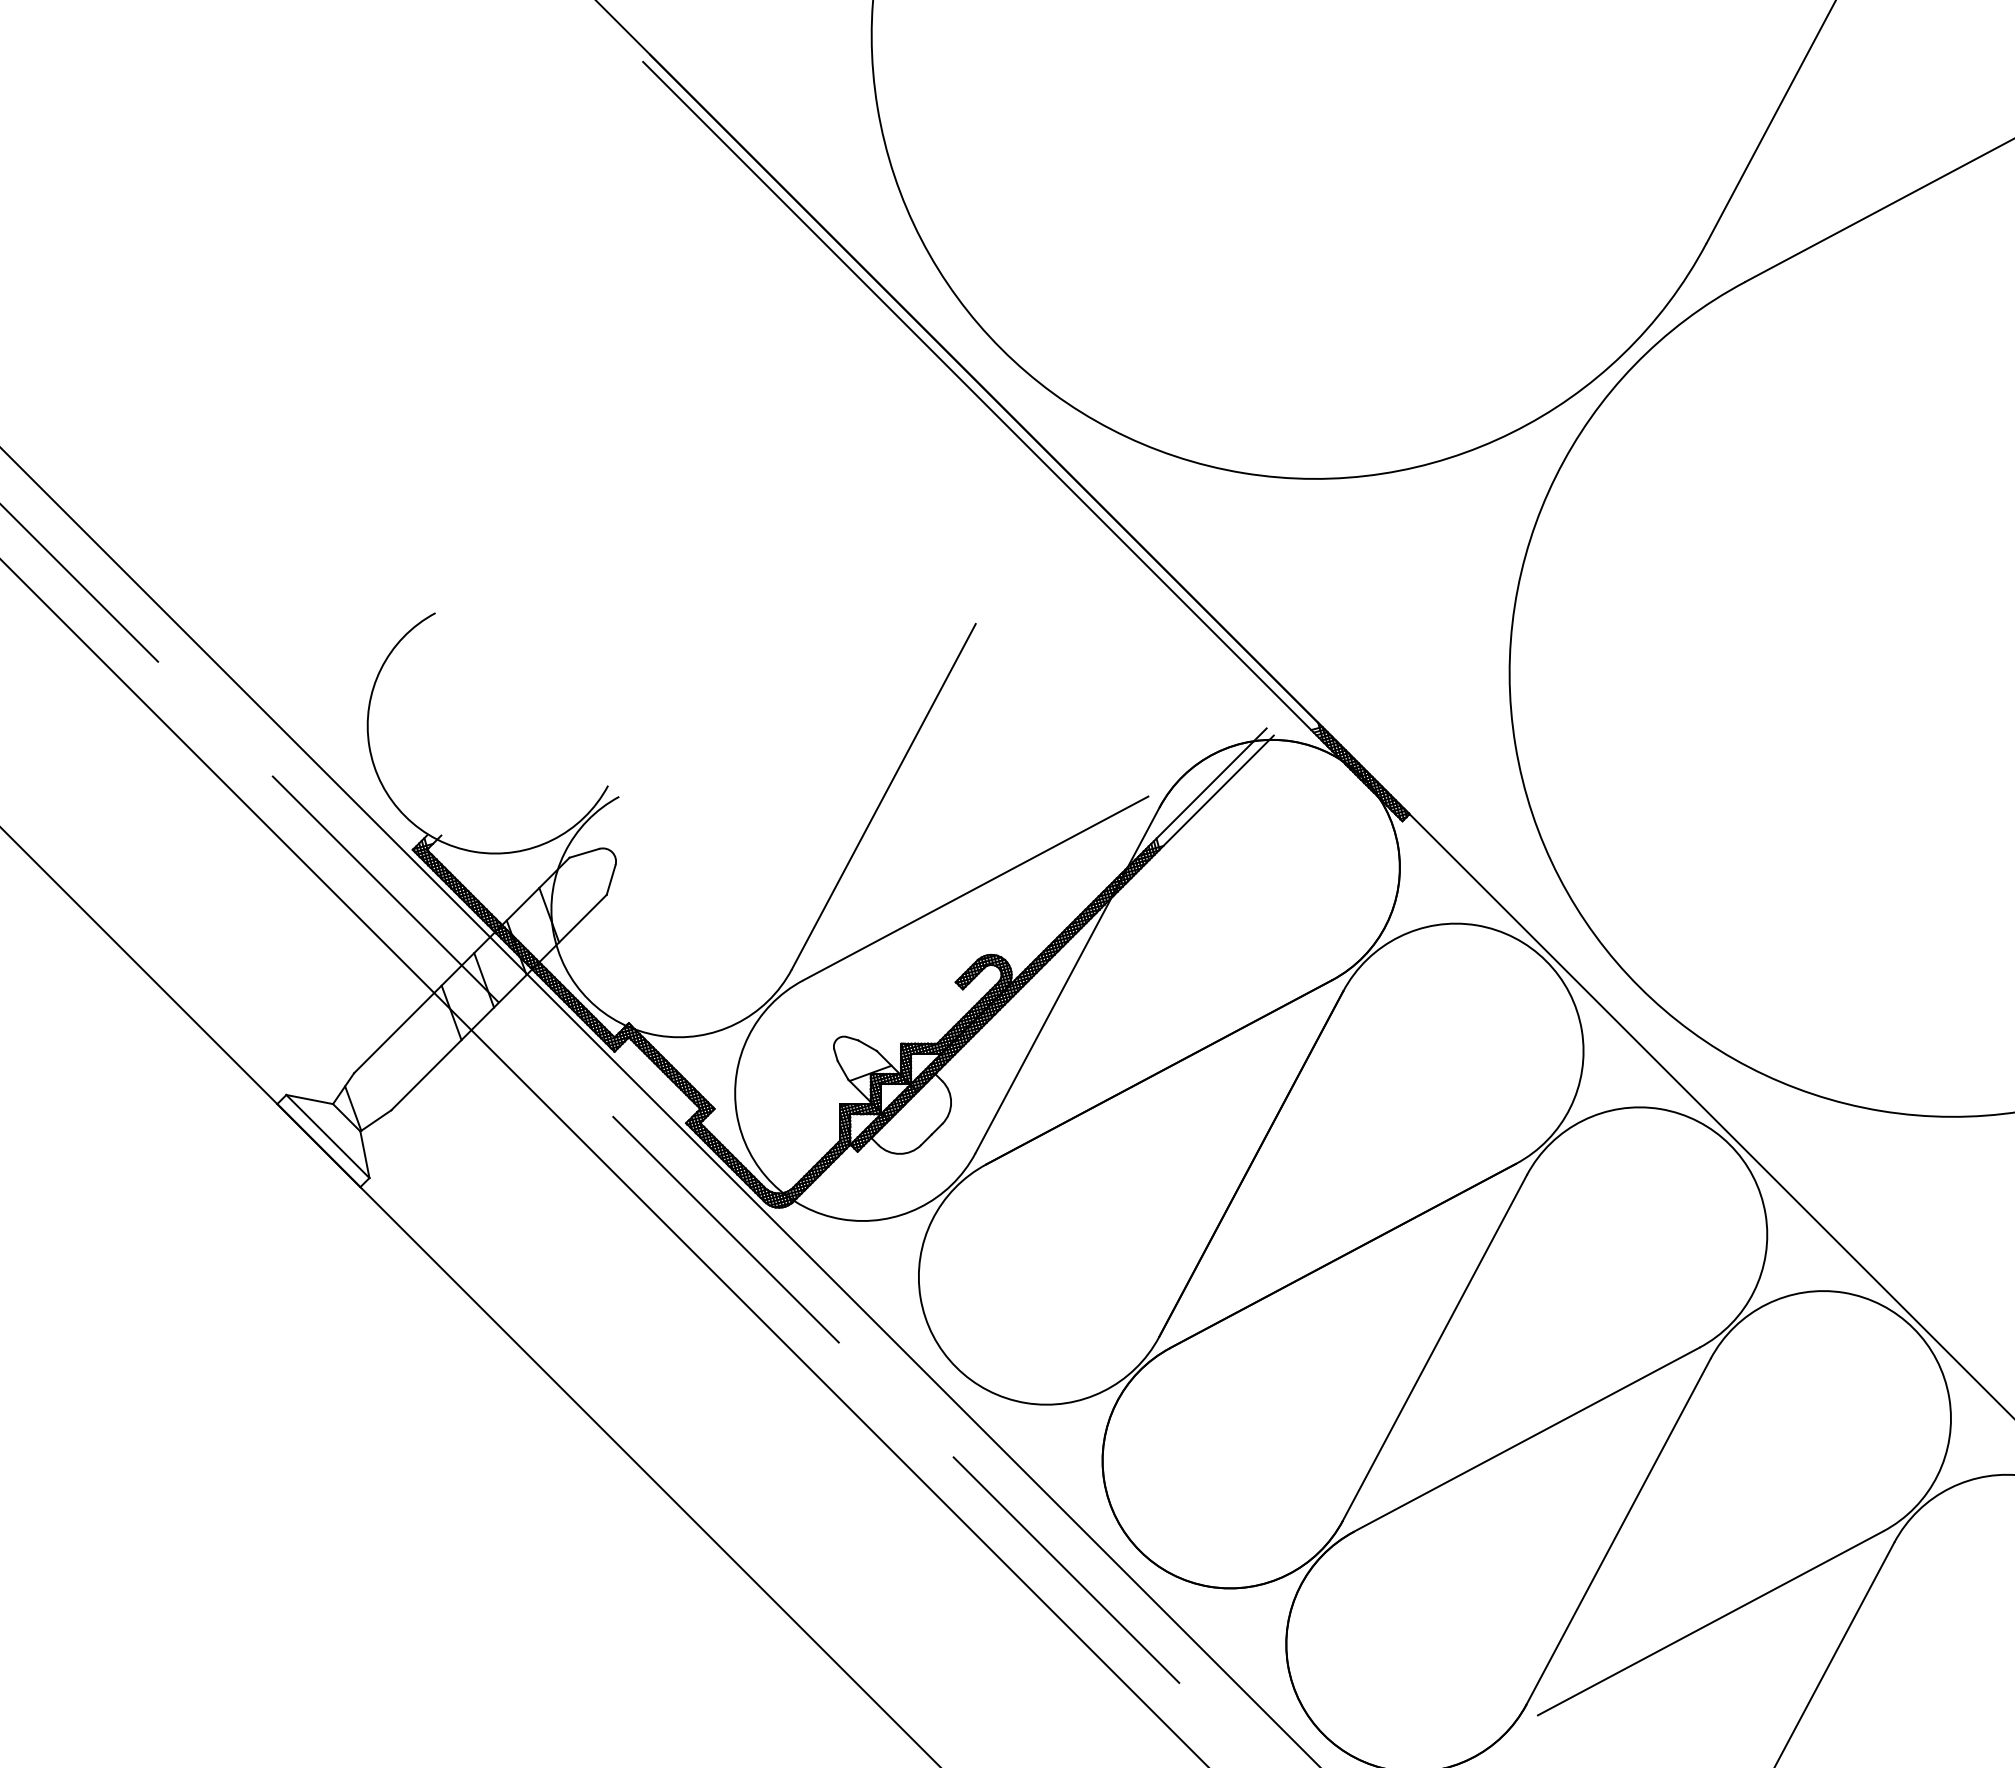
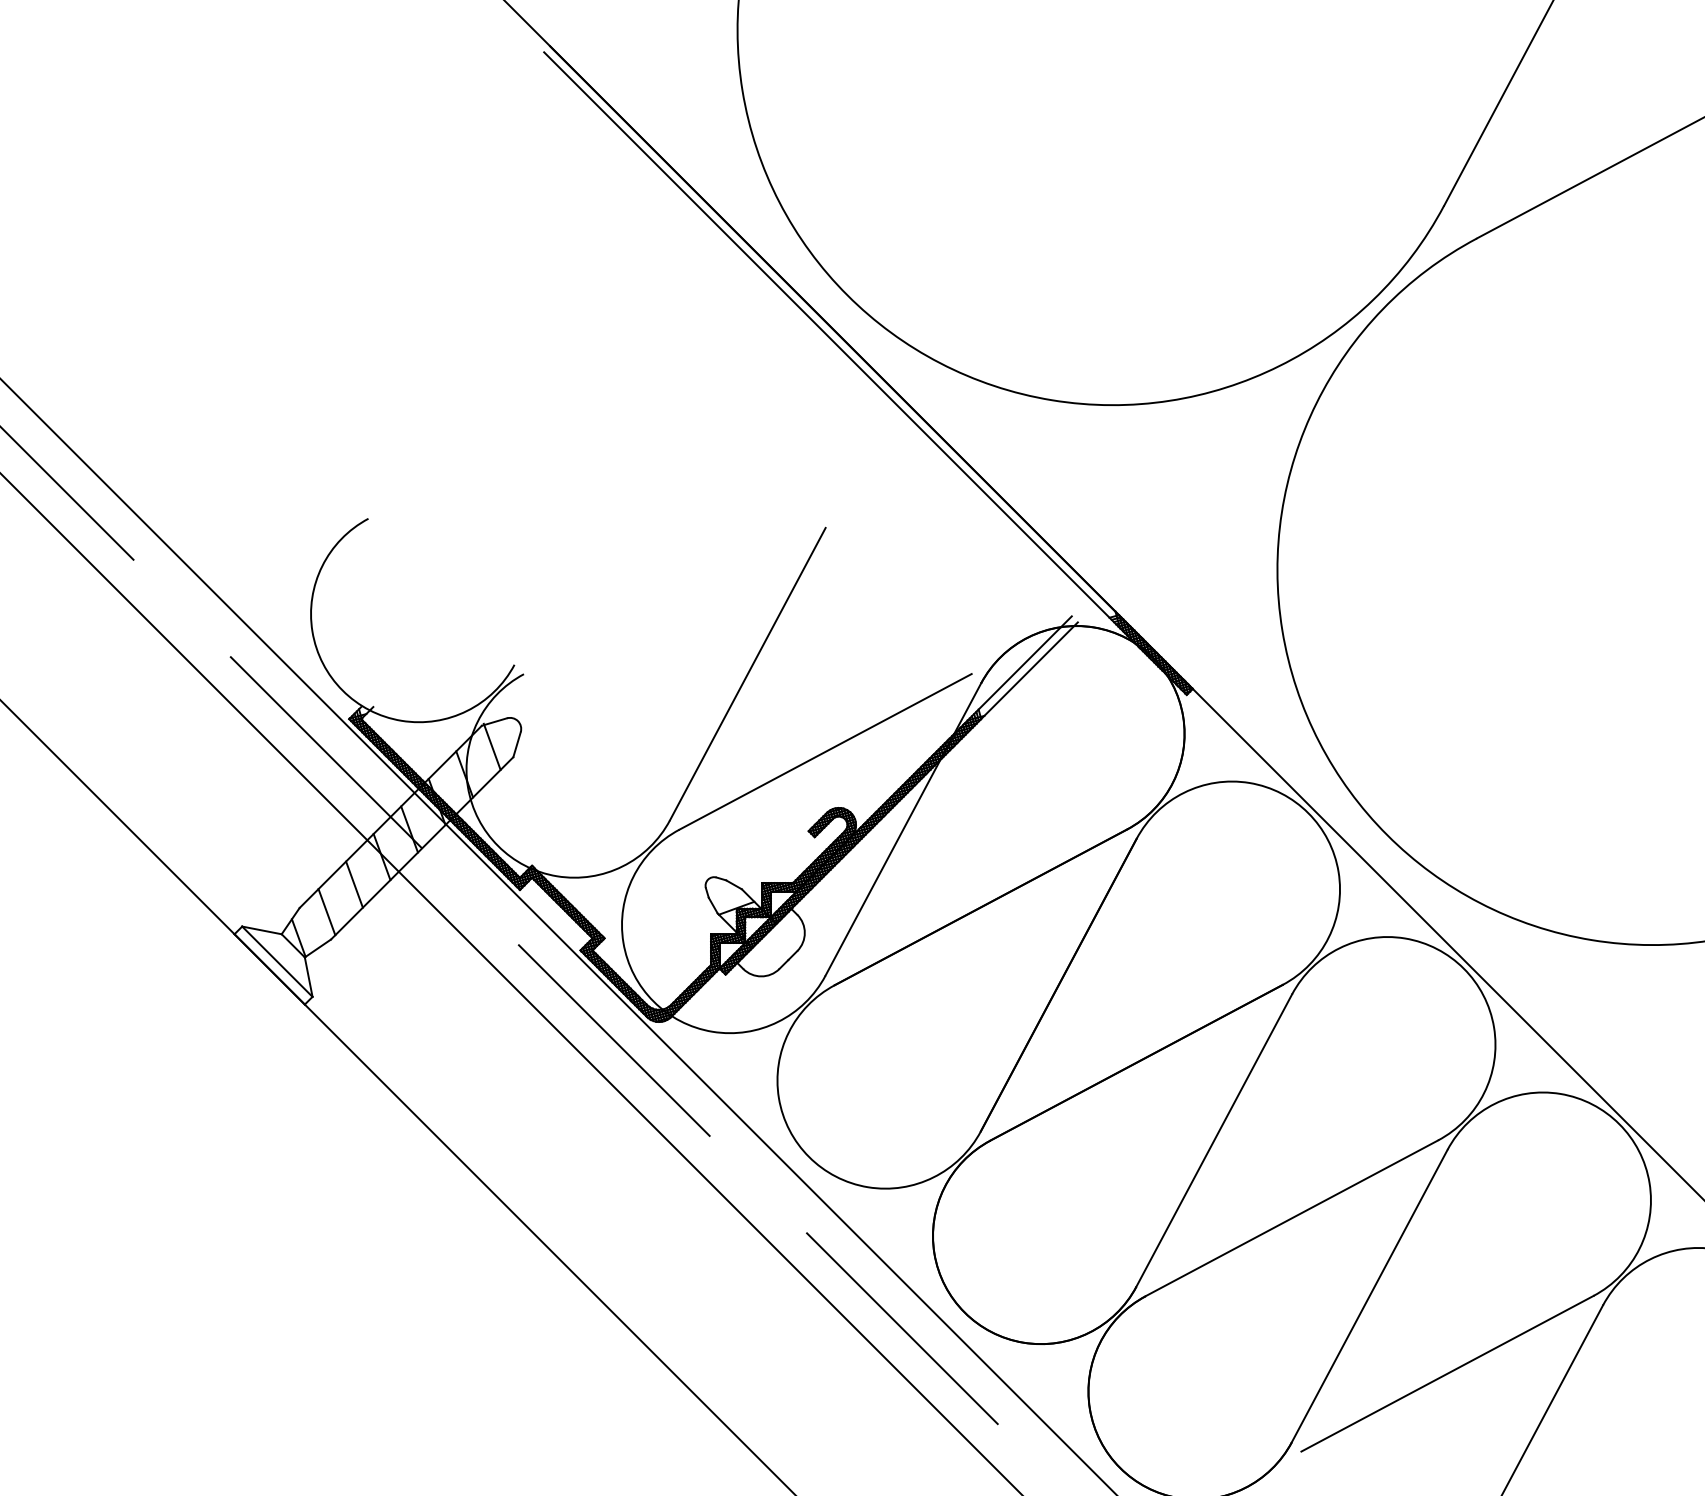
line: (581, 882) -> (491, 746), added
line: (418, 1045) -> (354, 884), added
line: (386, 1077) -> (326, 911), added

